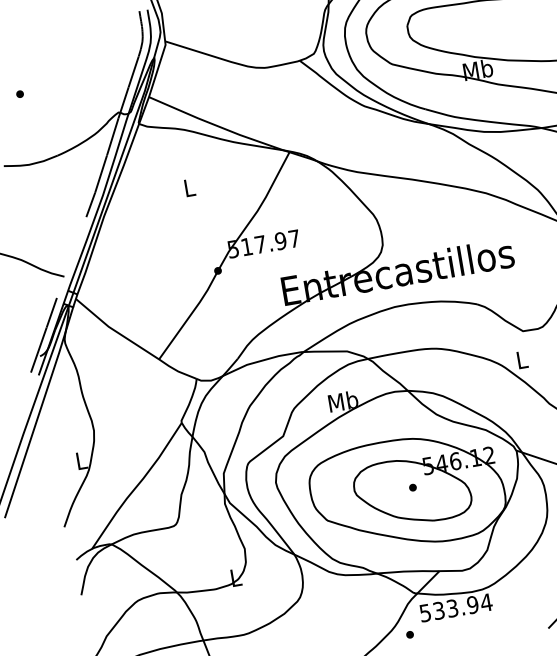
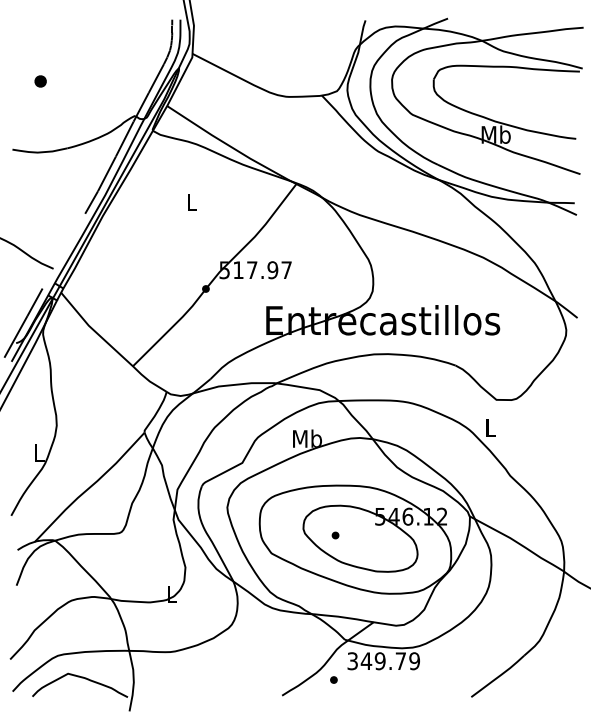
part: (19, 94) -> (40, 81), size x1.6
part: (412, 487) -> (335, 535), moved
text: (456, 607) -> (384, 661), 533.94 -> 349.79

